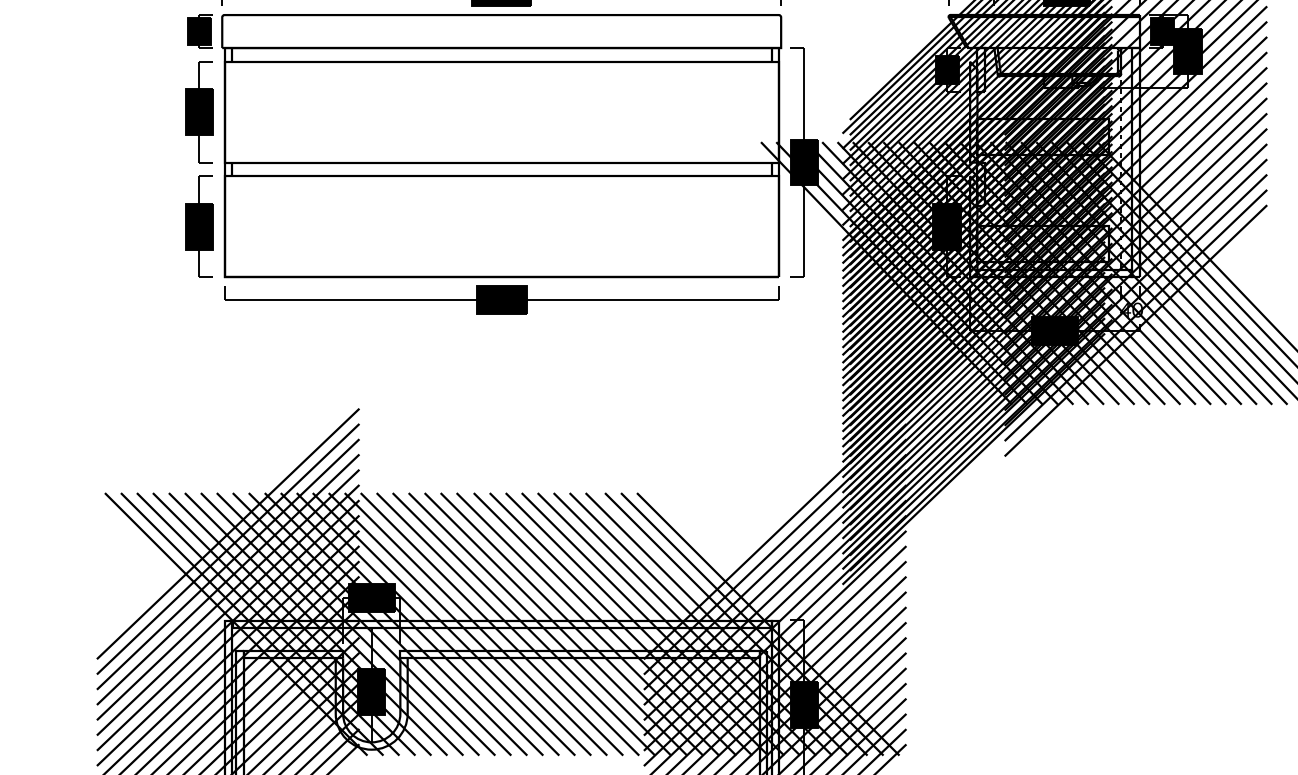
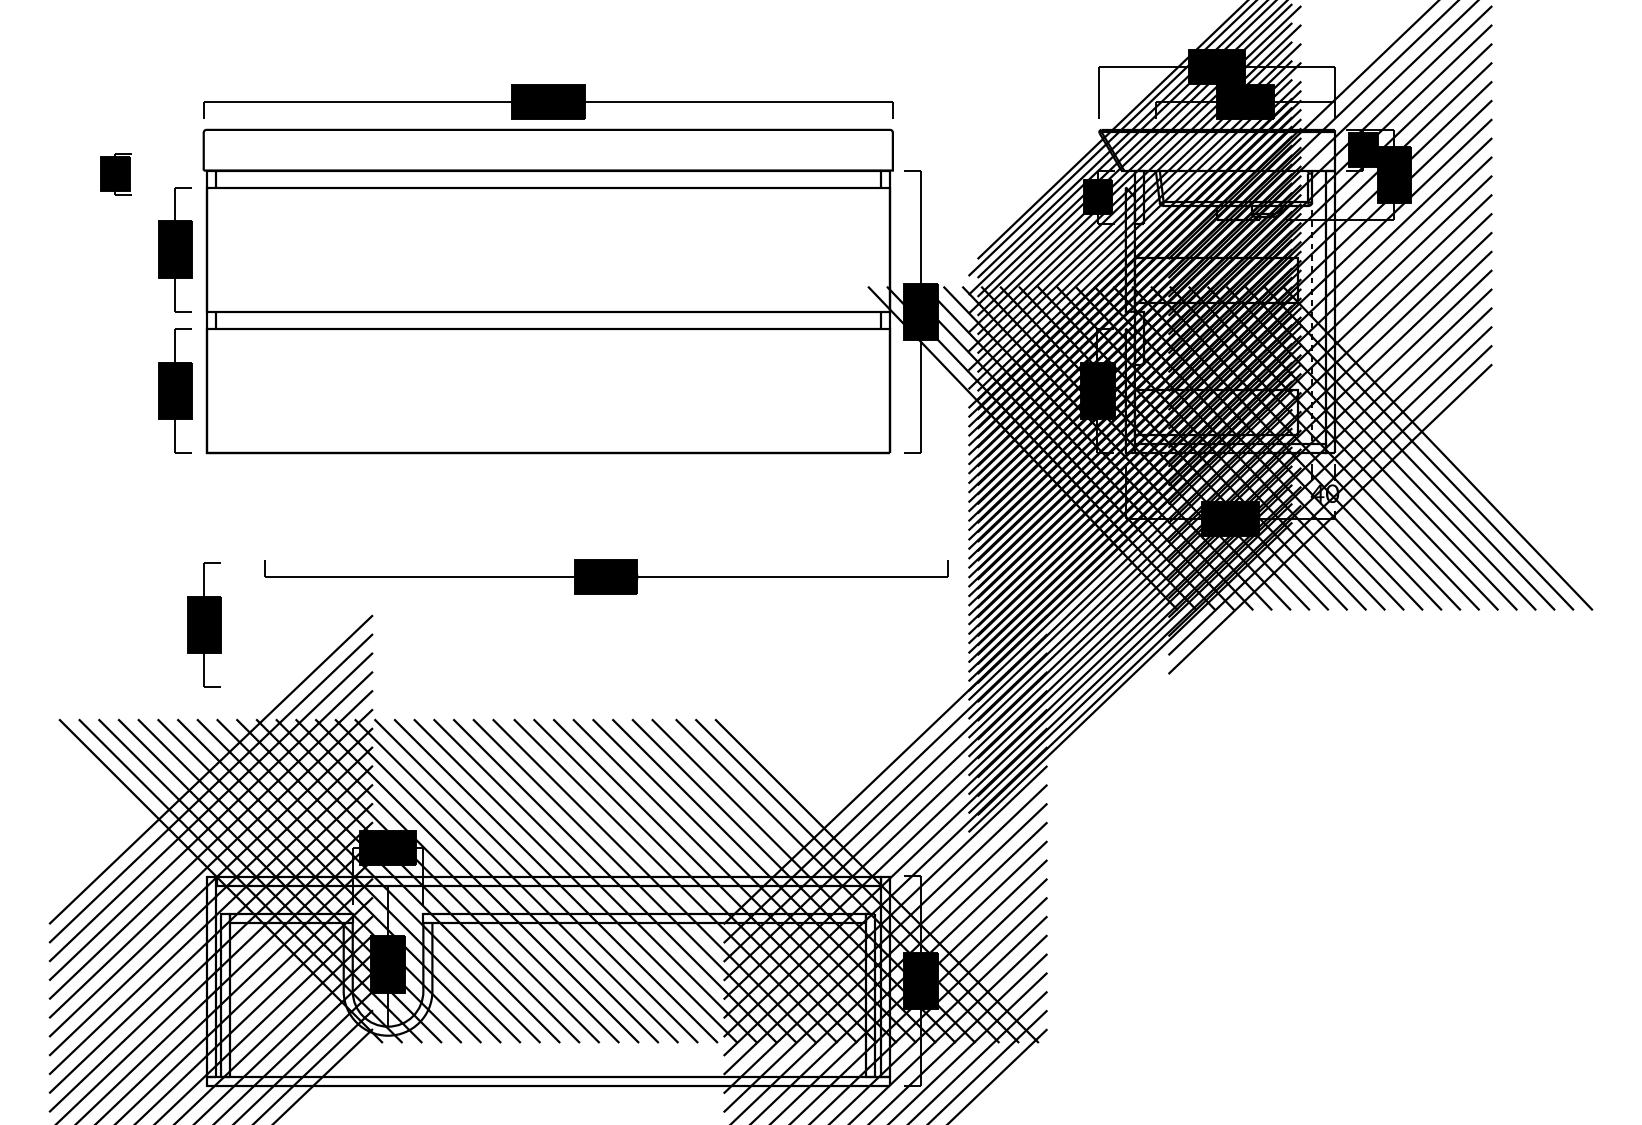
part: (199, 31) -> (115, 174), moved
part: (501, 299) -> (606, 576), moved
part: (222, 416) -> (204, 624), added

